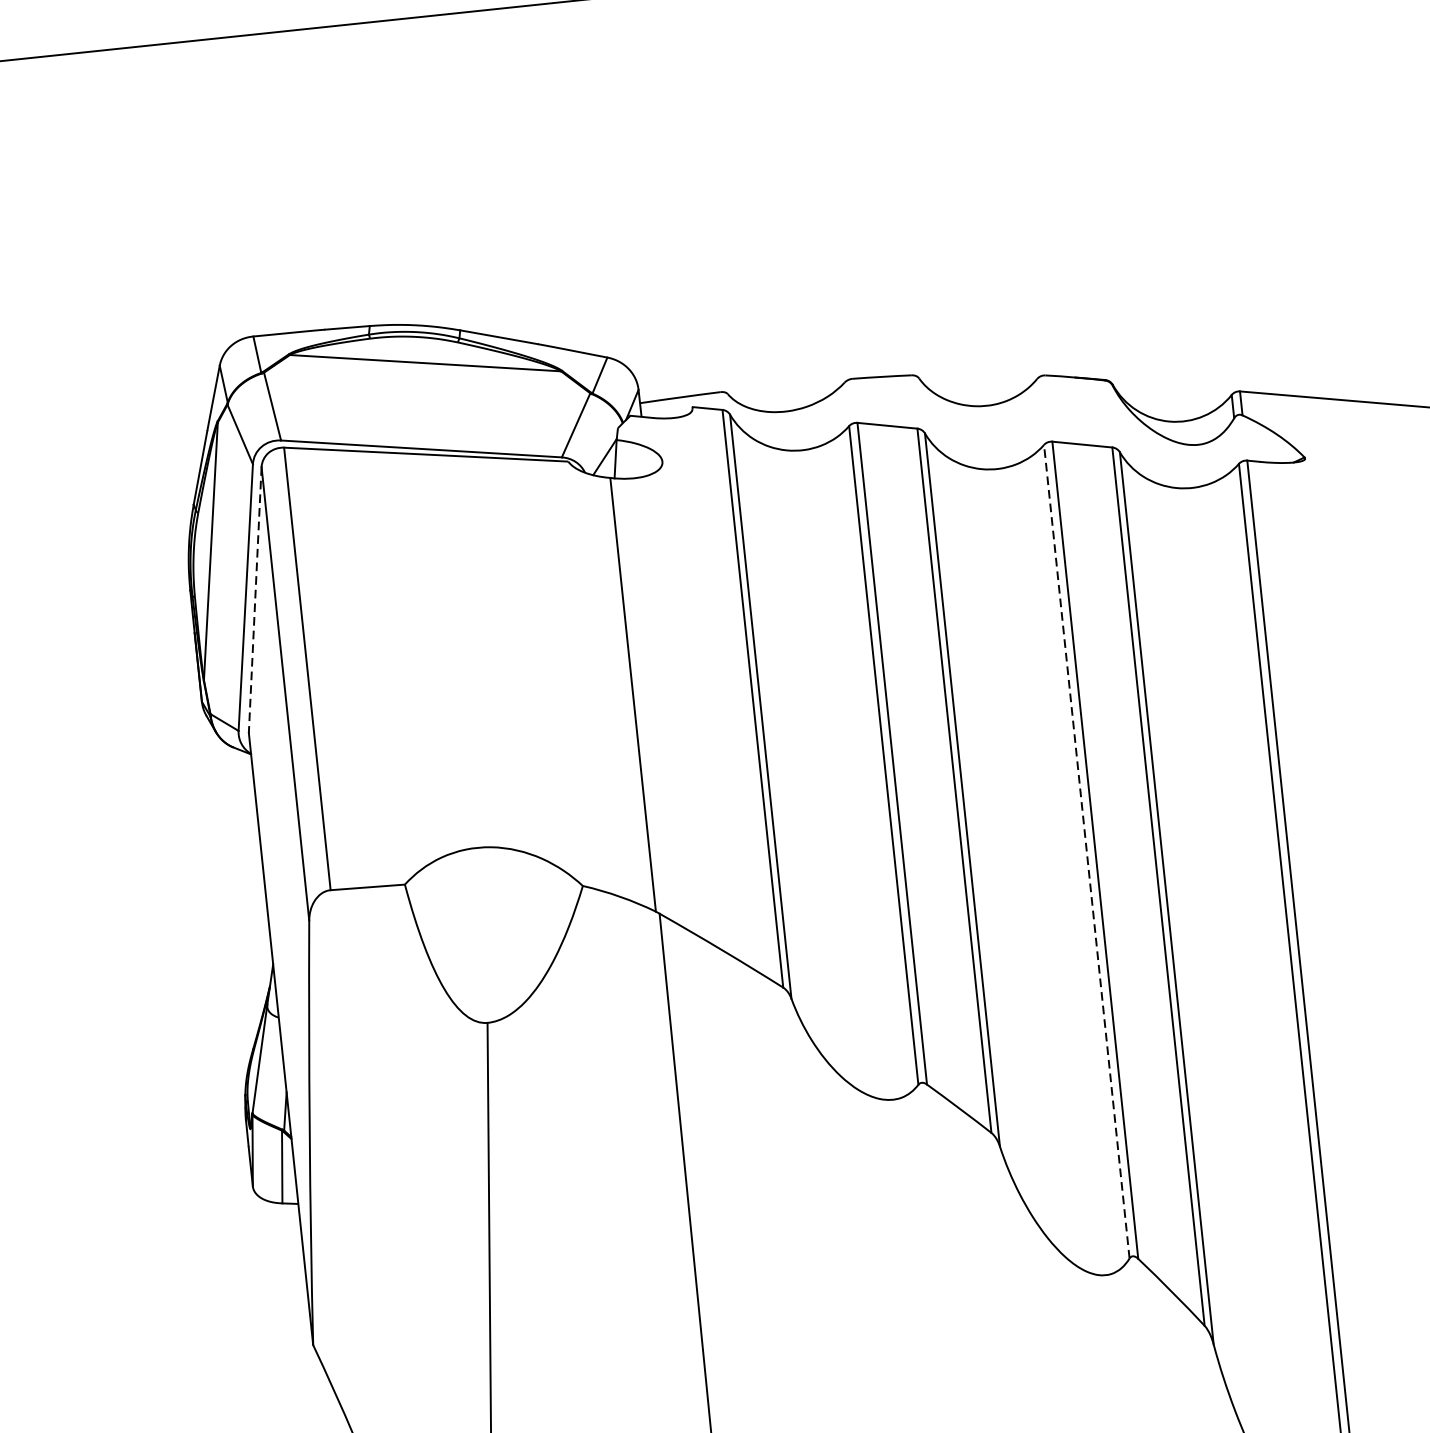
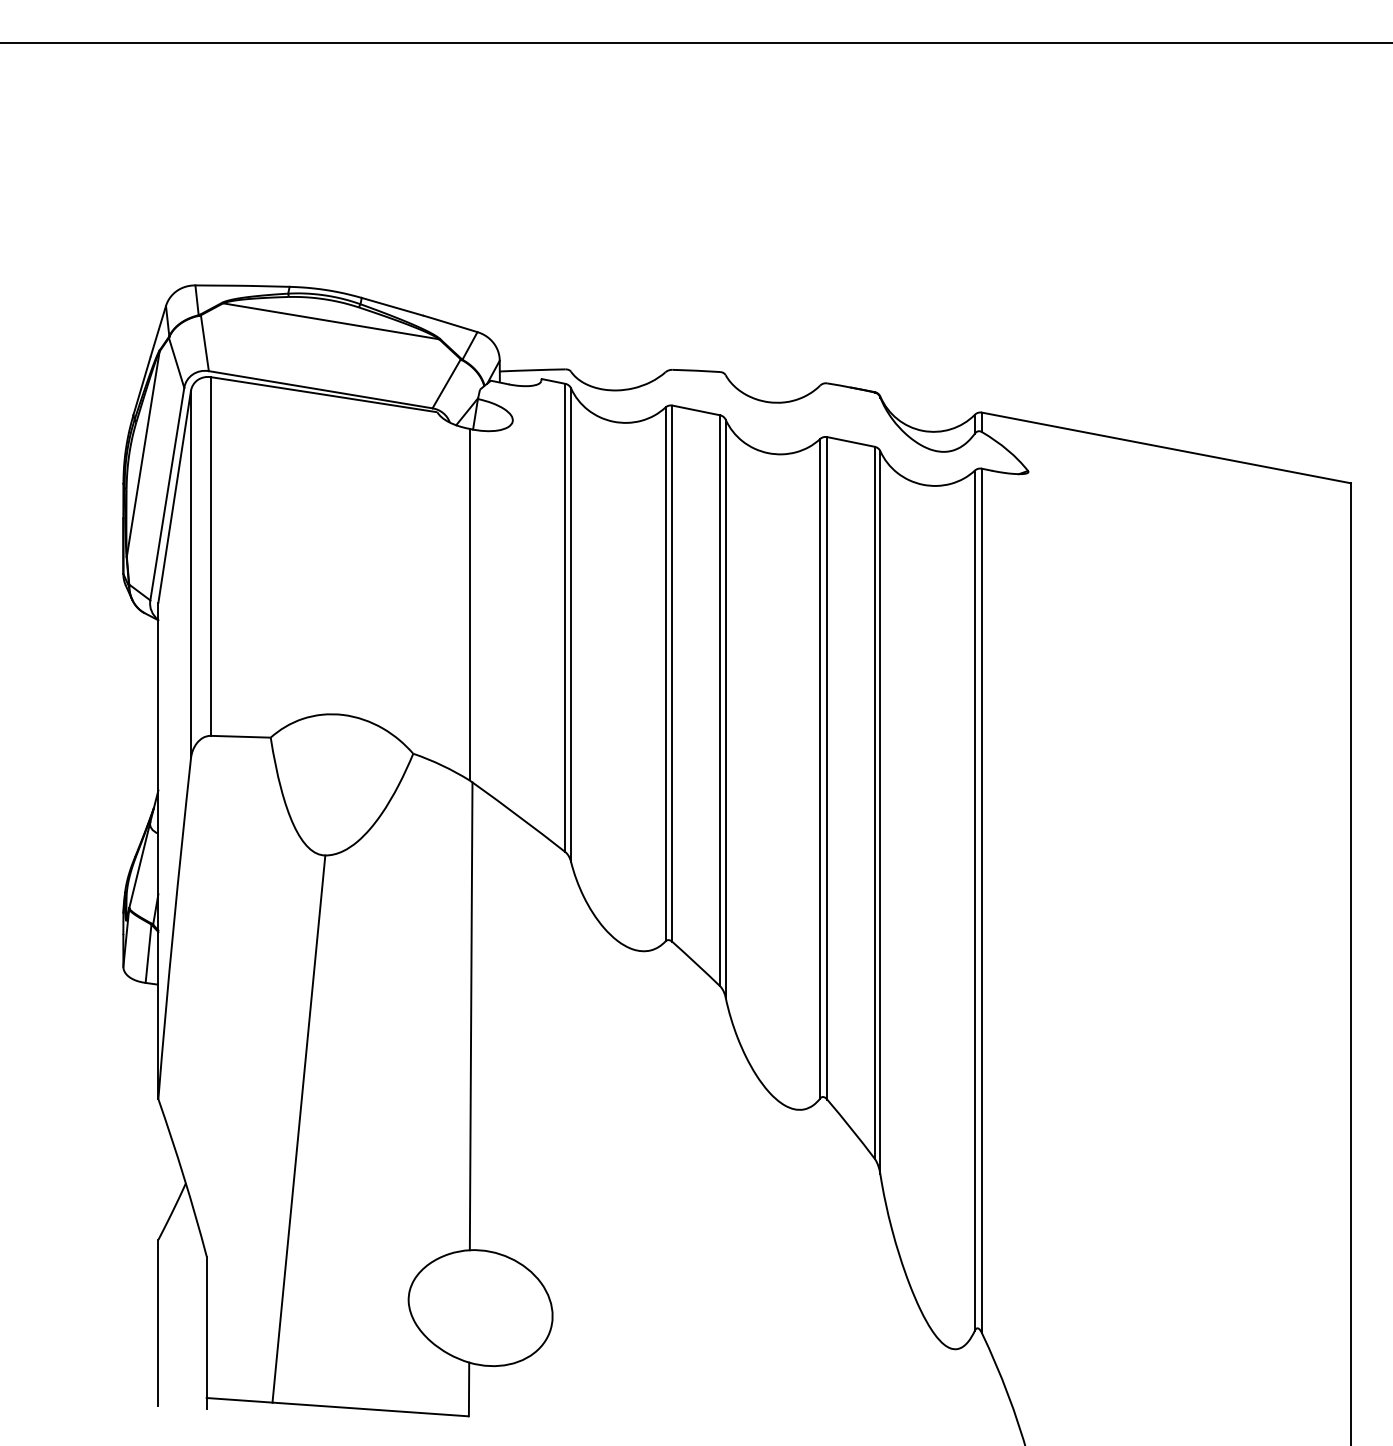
line: (255, 600) -> (174, 497), dashed -> solid
line: (1087, 851) -> (820, 768), dashed -> solid

